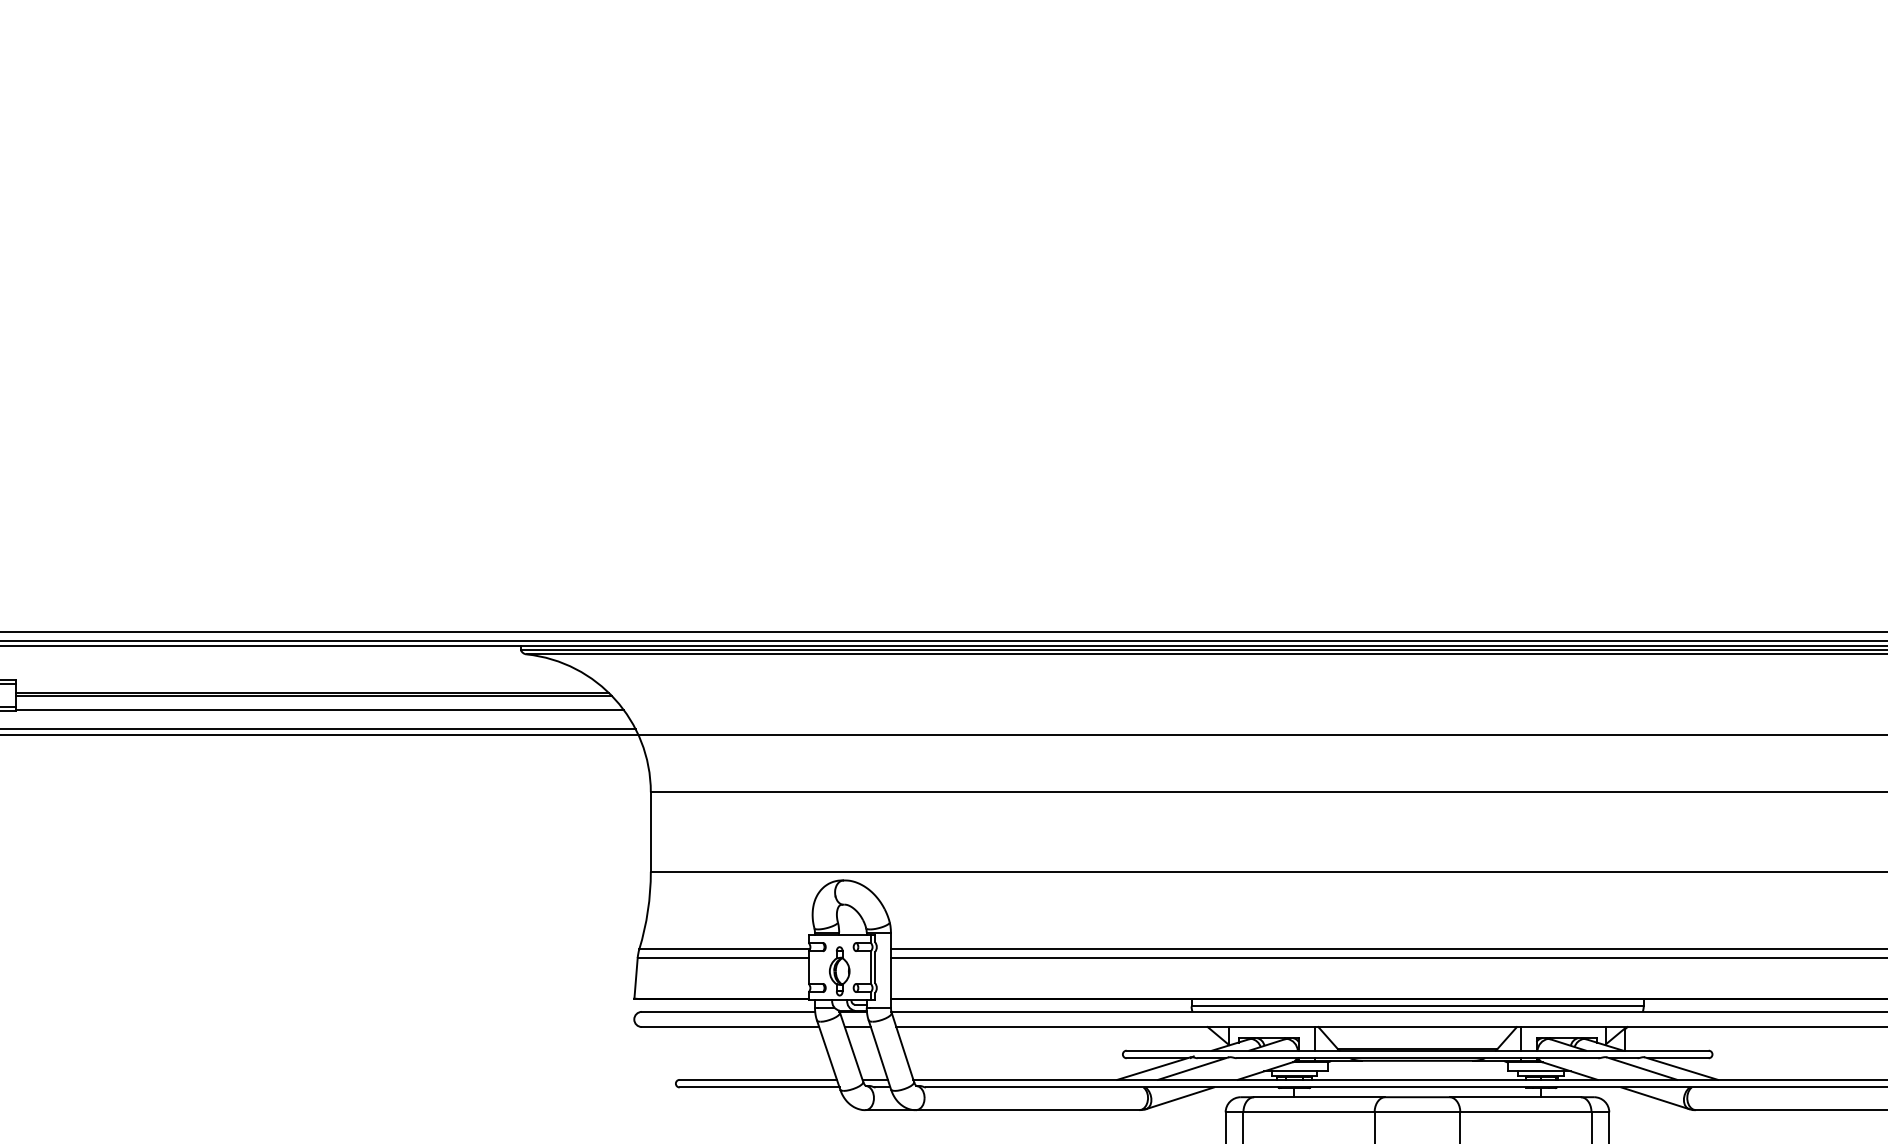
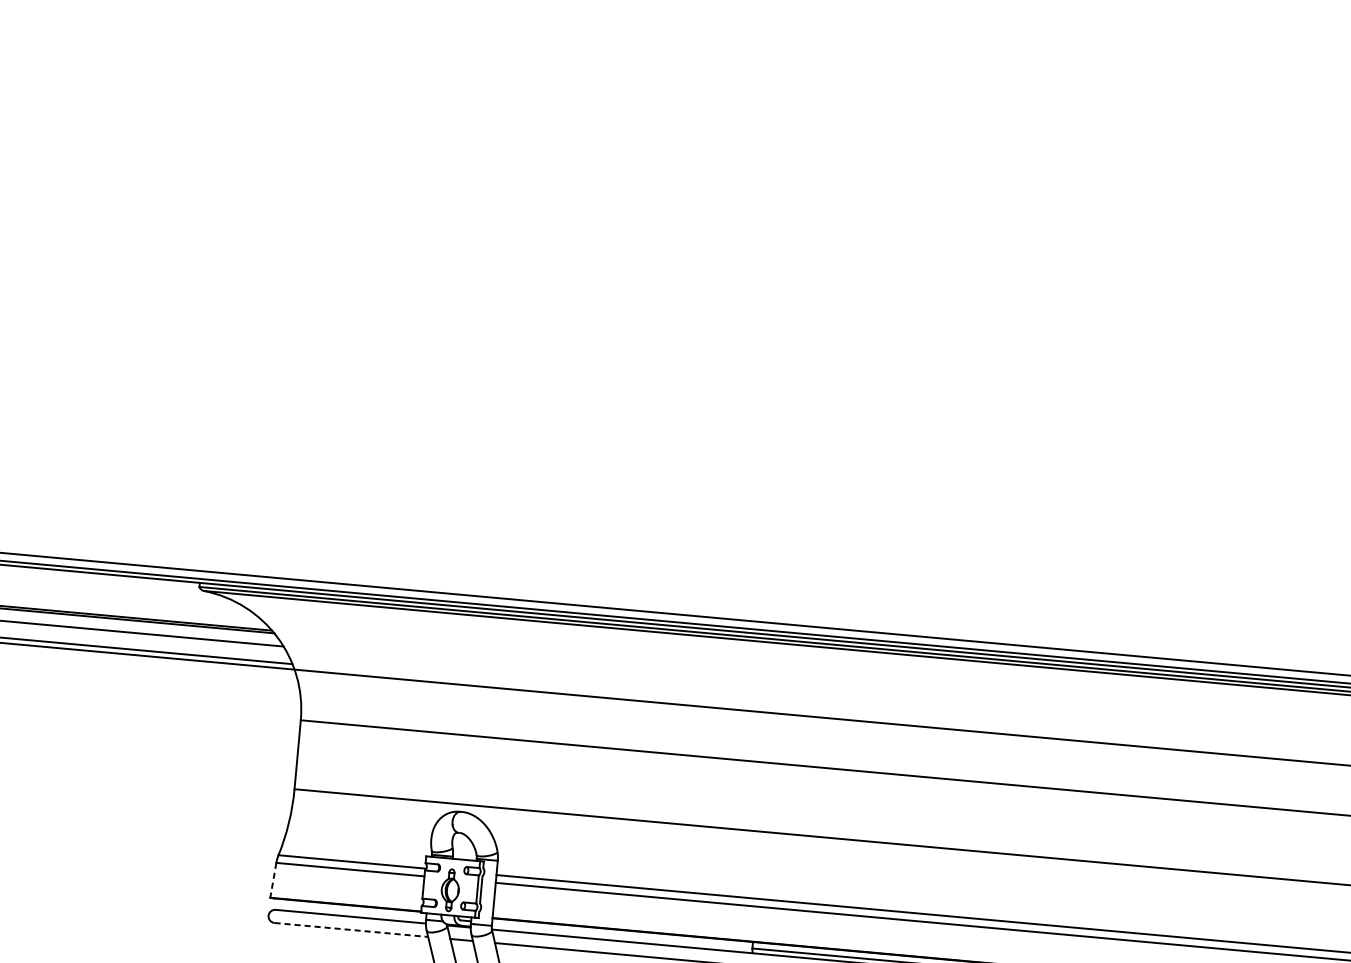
line: (636, 978) -> (273, 880), solid -> dashed
line: (730, 1027) -> (351, 930), solid -> dashed

